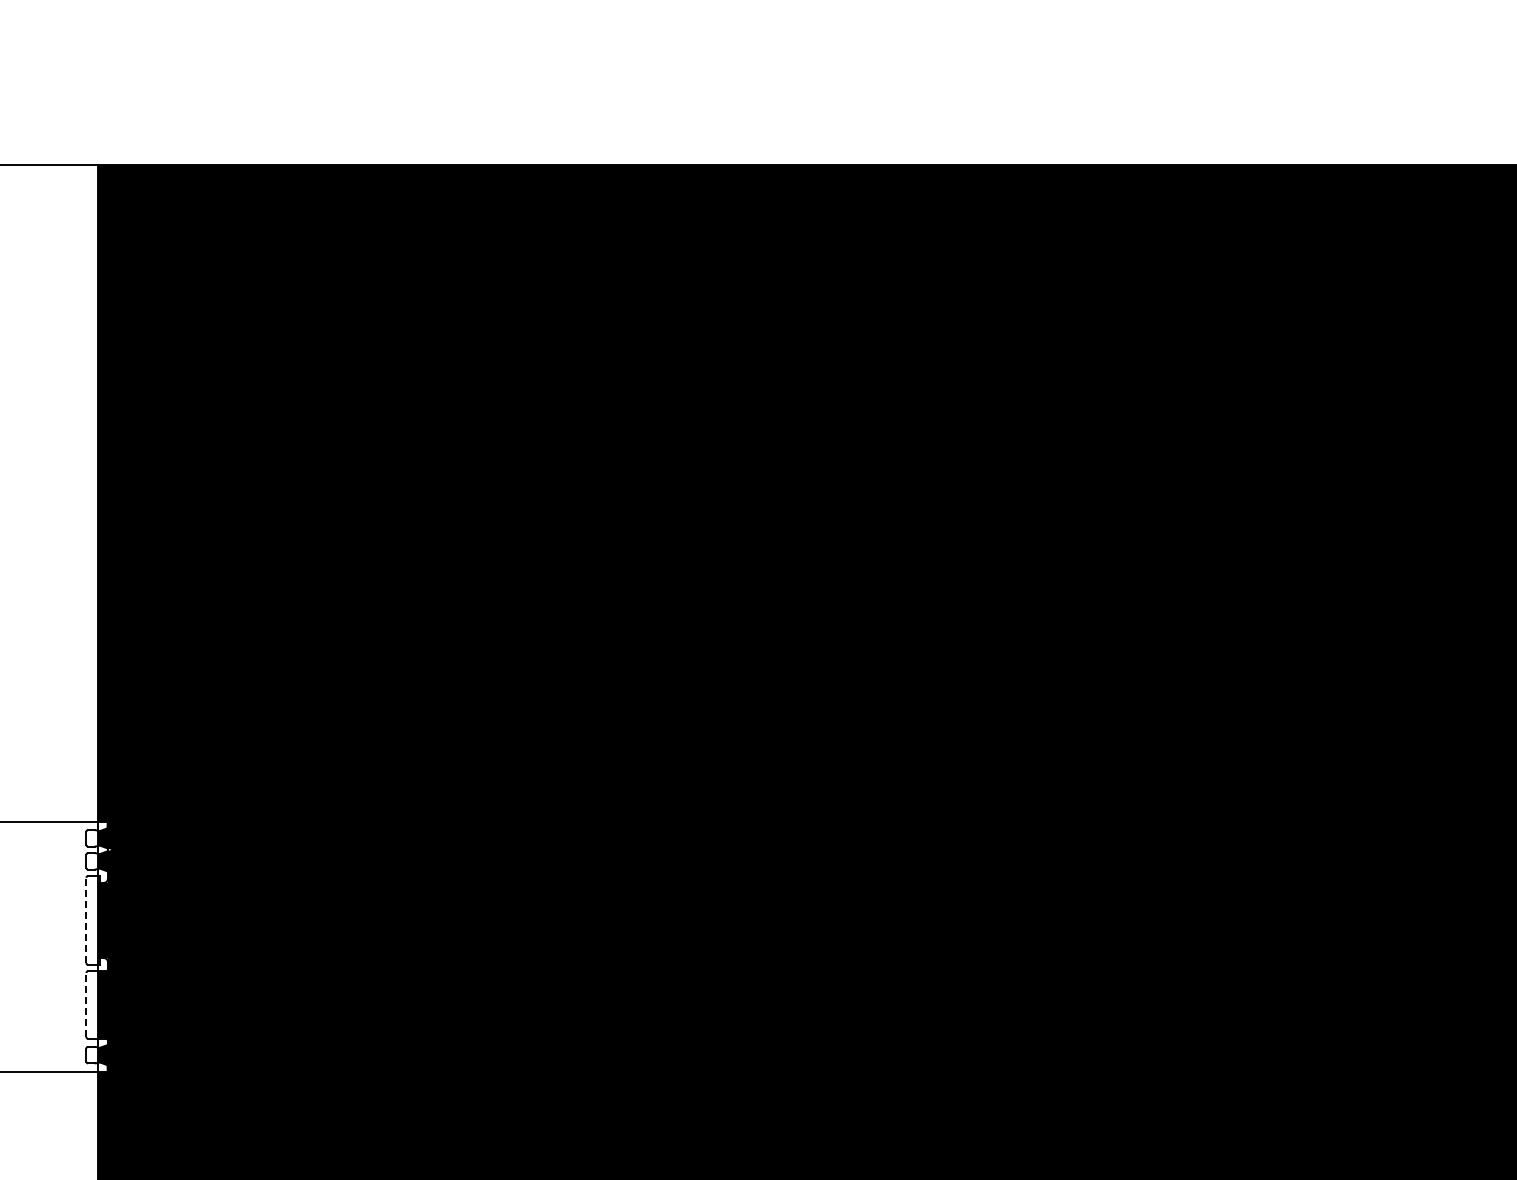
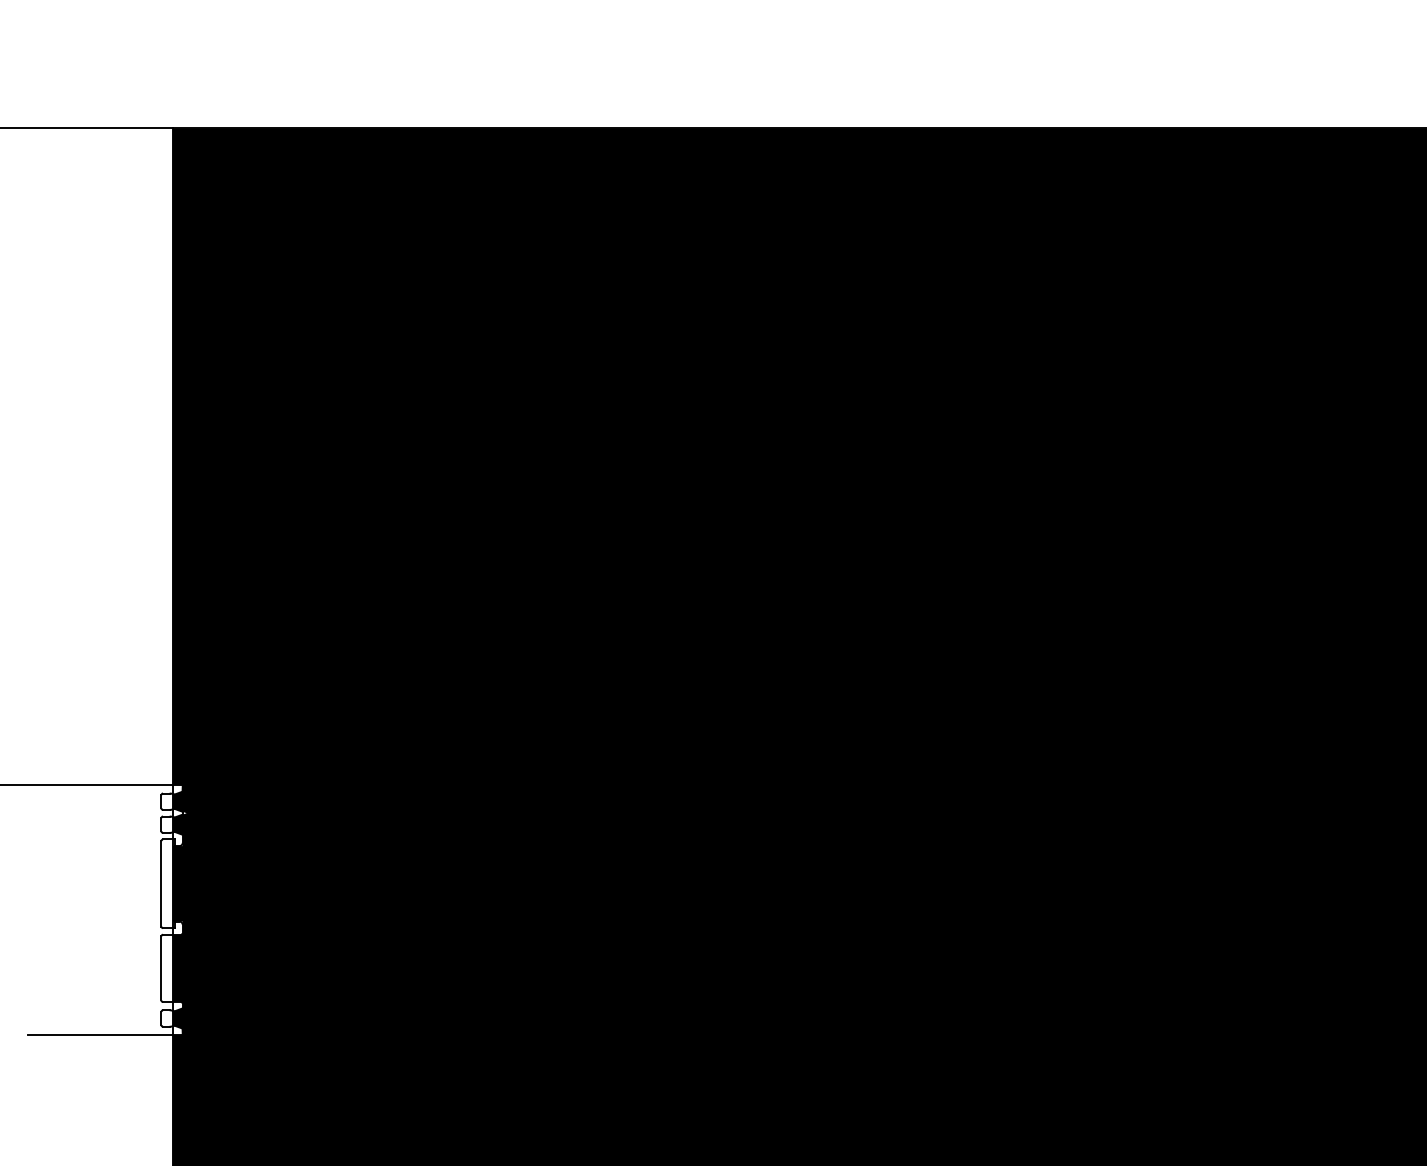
line: (86, 920) -> (161, 883), dashed -> solid
line: (86, 1004) -> (161, 967), dashed -> solid

